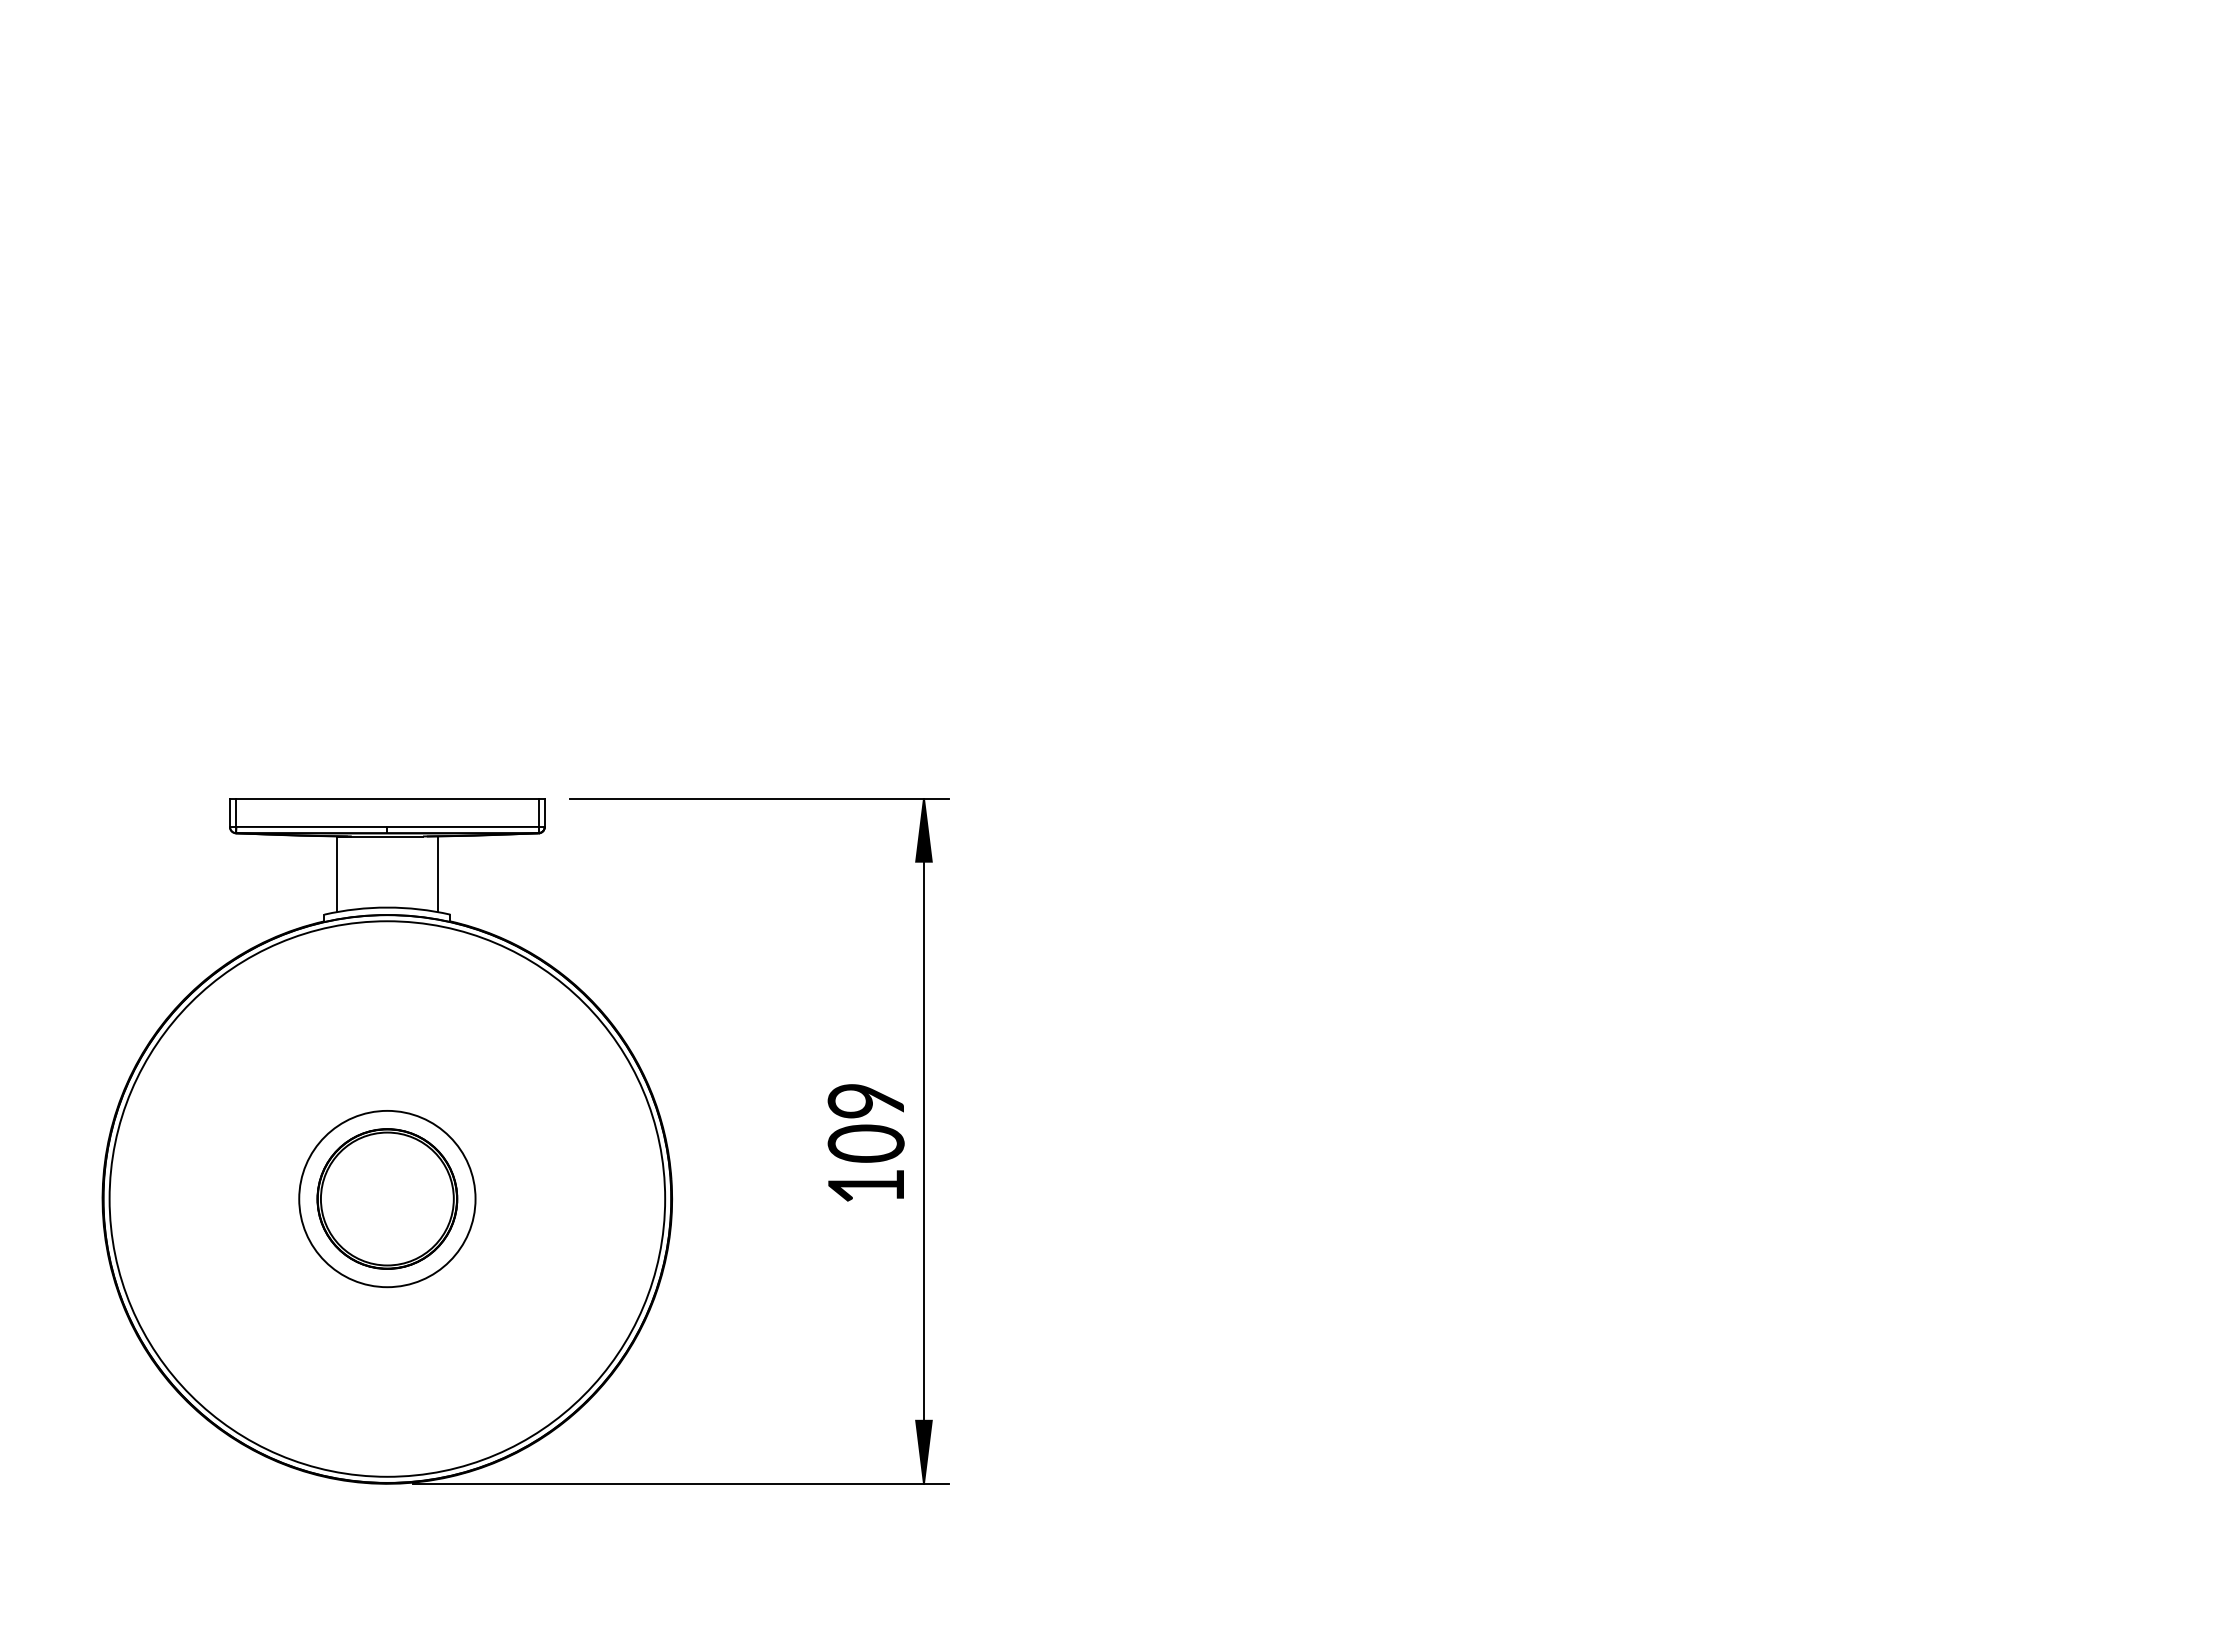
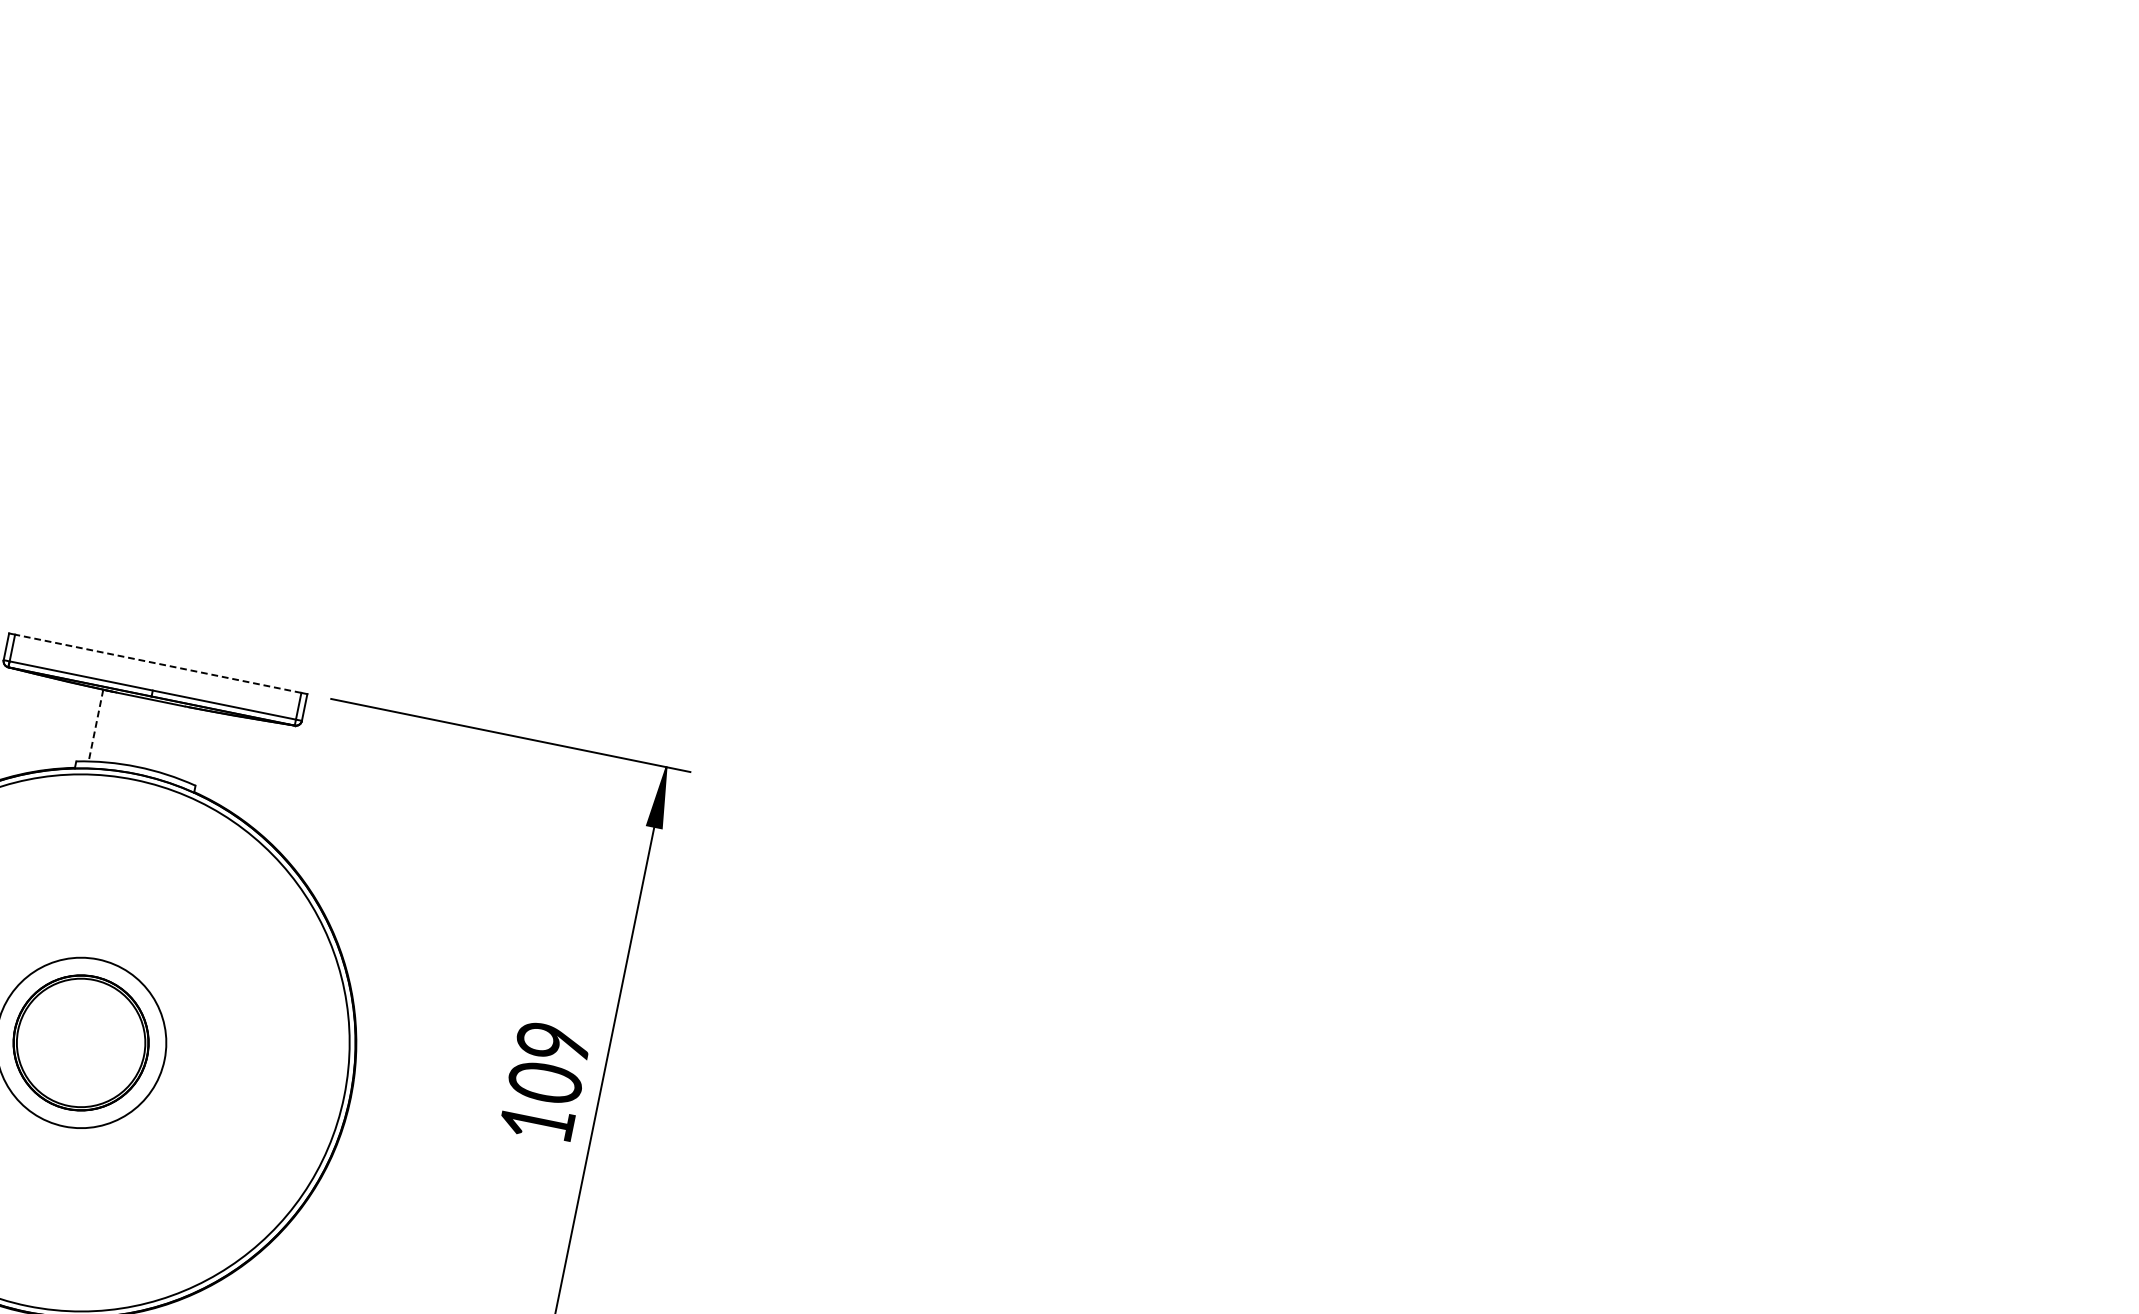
line: (386, 798) -> (157, 663), solid -> dashed
line: (437, 873) -> (191, 744), removed
line: (337, 874) -> (96, 725), solid -> dashed

